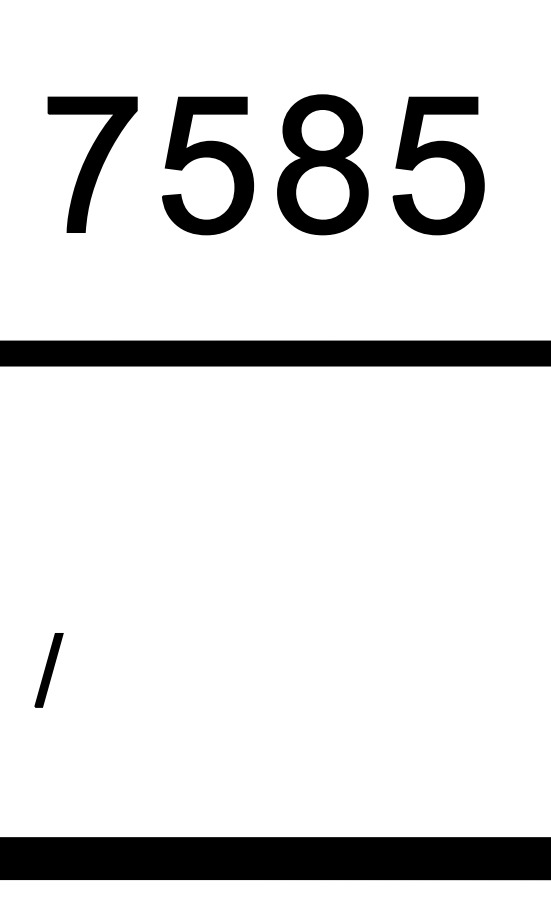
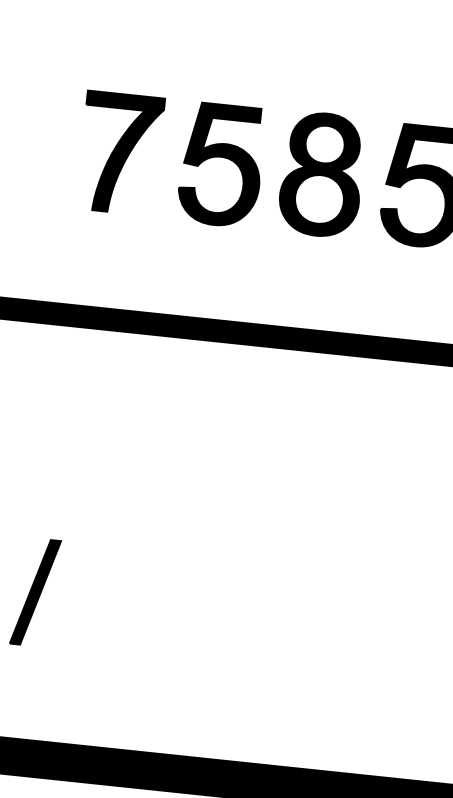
part: (48, 670) -> (35, 592), size x1.67

